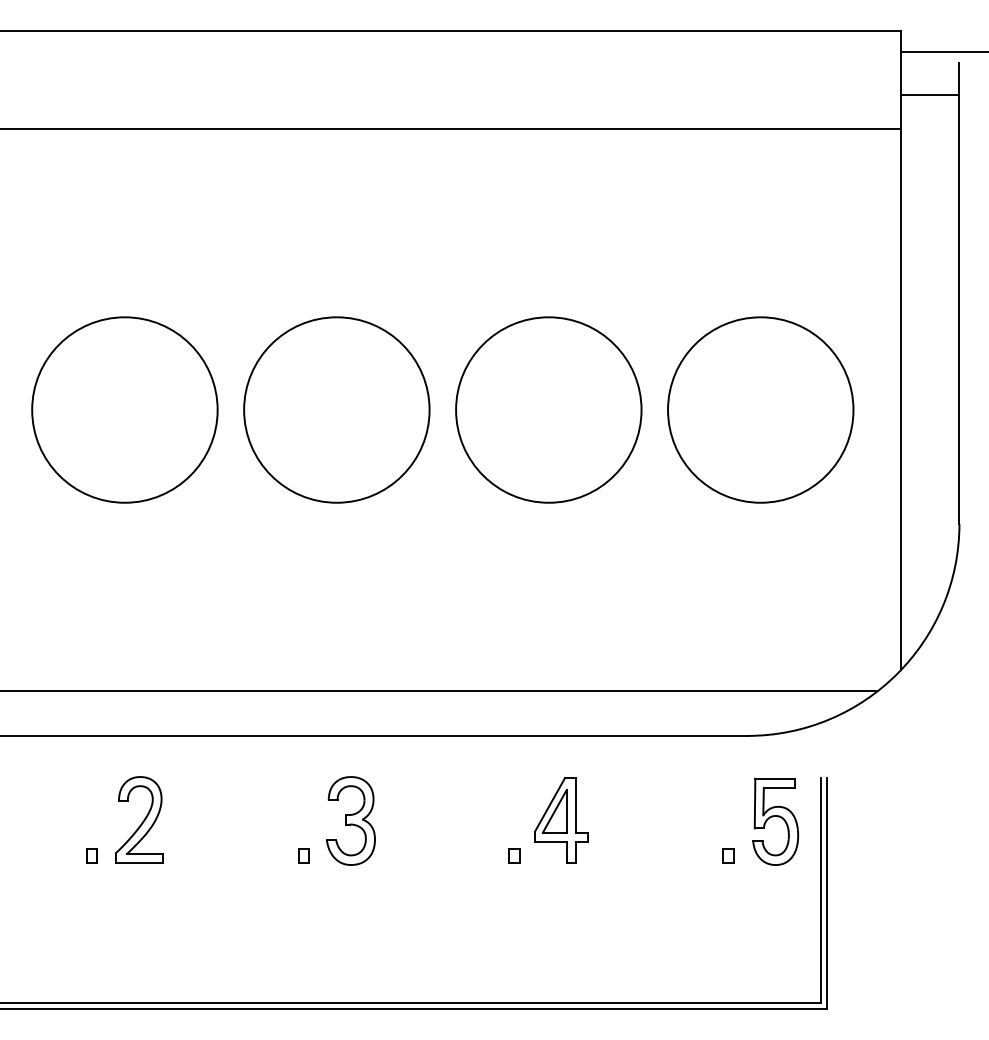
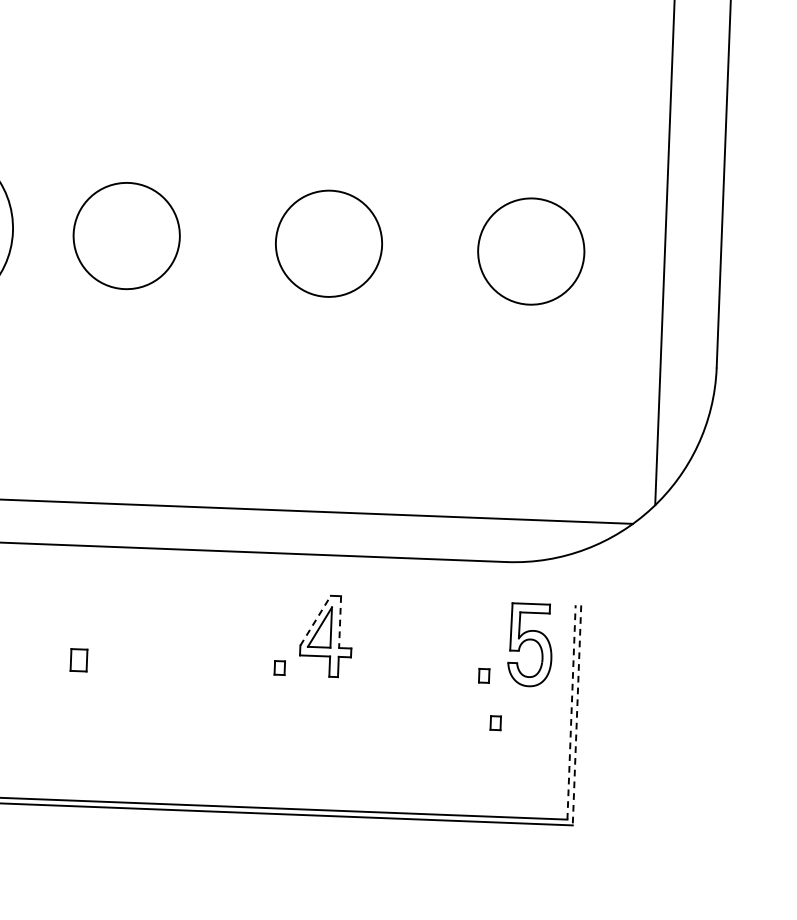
circle: (336, 409) -> (126, 235), size x0.6
circle: (548, 409) -> (328, 243), size x0.6
circle: (760, 409) -> (531, 251), size x0.6
line: (549, 804) -> (315, 620), solid -> dashed
line: (575, 805) -> (339, 622), solid -> dashed
part: (350, 820) -> (124, 628), removed
part: (303, 855) -> (78, 659), size x1.6
line: (821, 890) -> (571, 712), solid -> dashed
line: (827, 894) -> (577, 716), solid -> dashed
part: (742, 904) -> (495, 722), added

